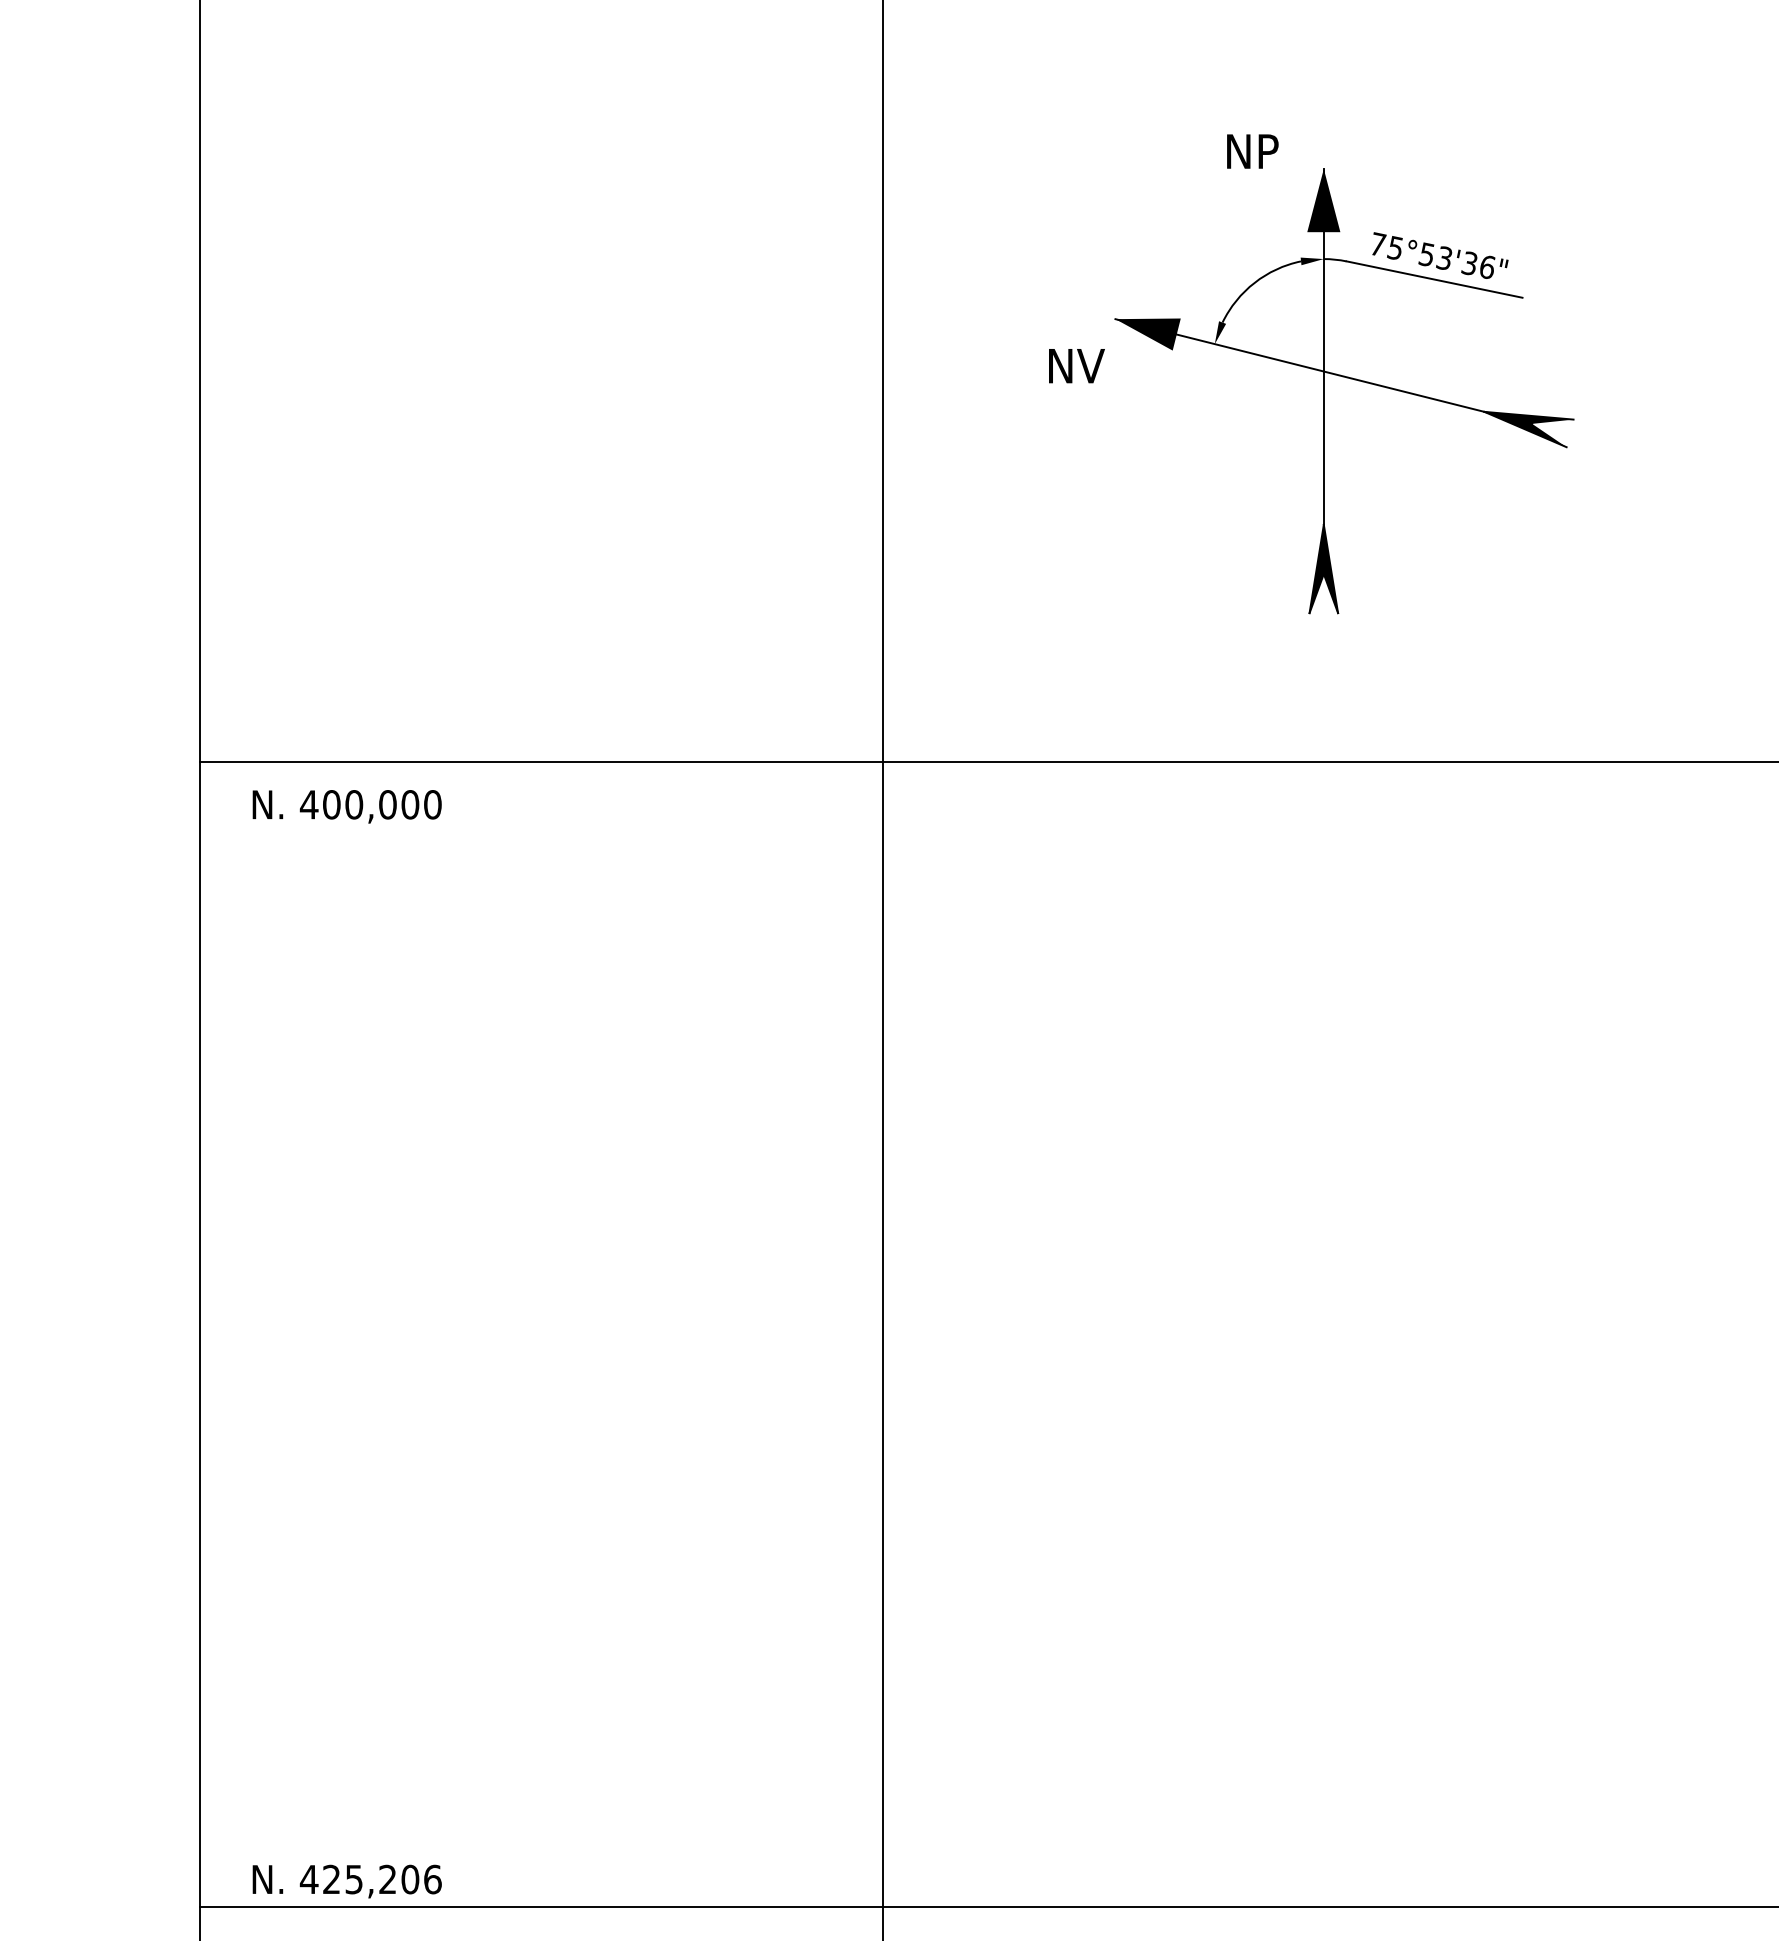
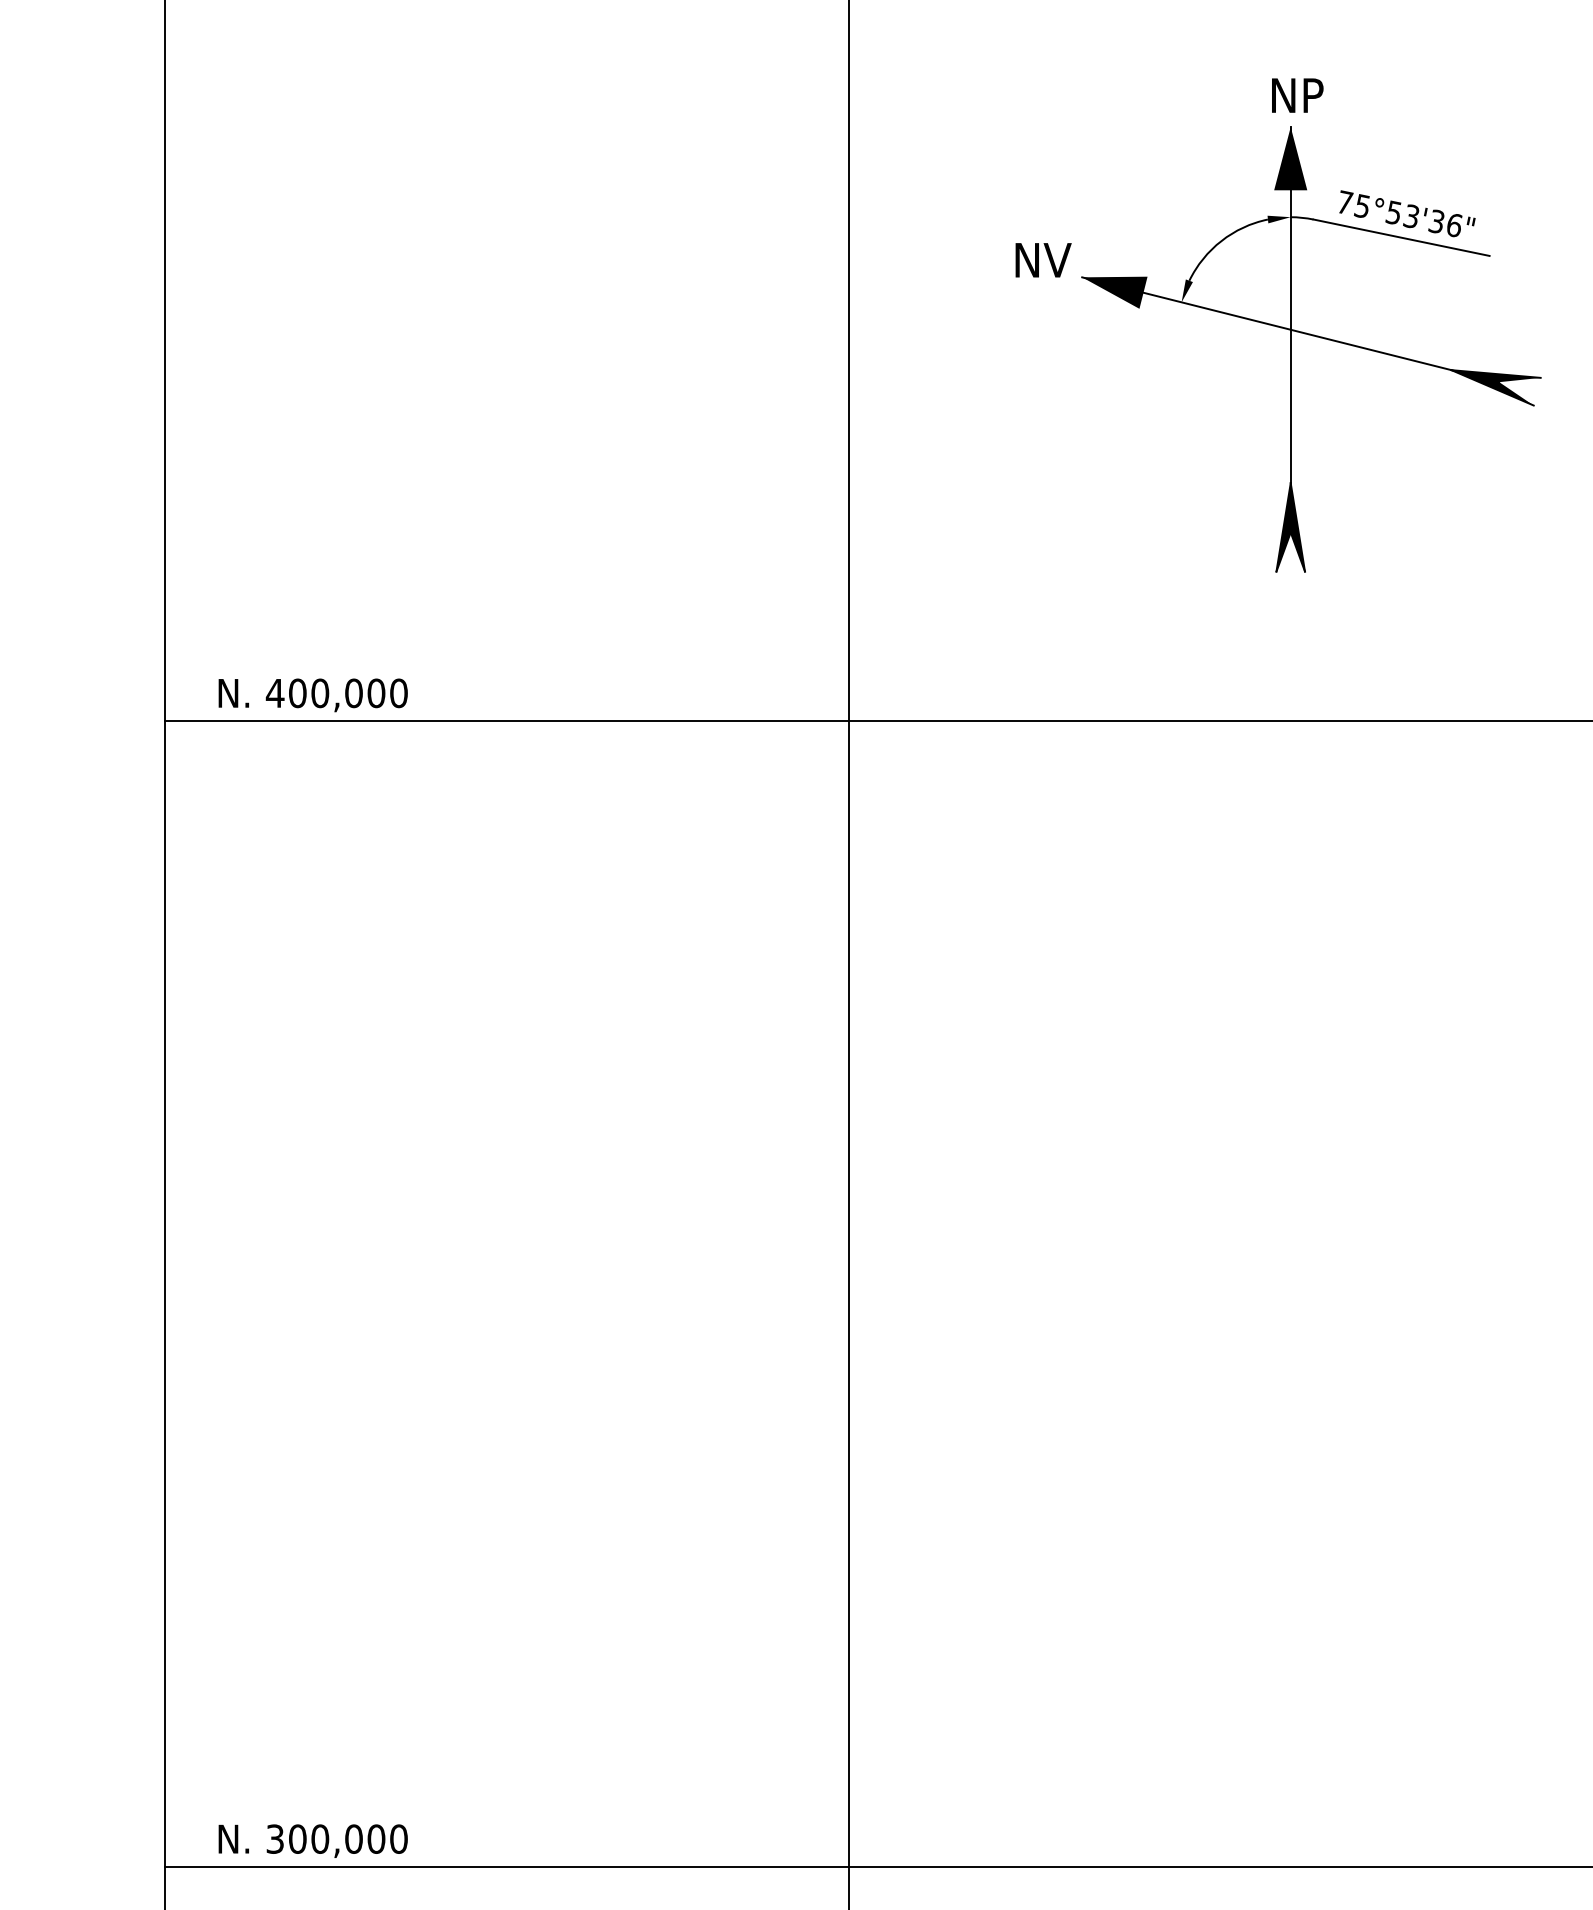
text: (1252, 151) -> (1297, 95), moved
text: (1076, 366) -> (1043, 260), moved
text: (346, 806) -> (312, 695), moved
text: (370, 1879) -> (336, 1839), 425,206 -> 300,000

